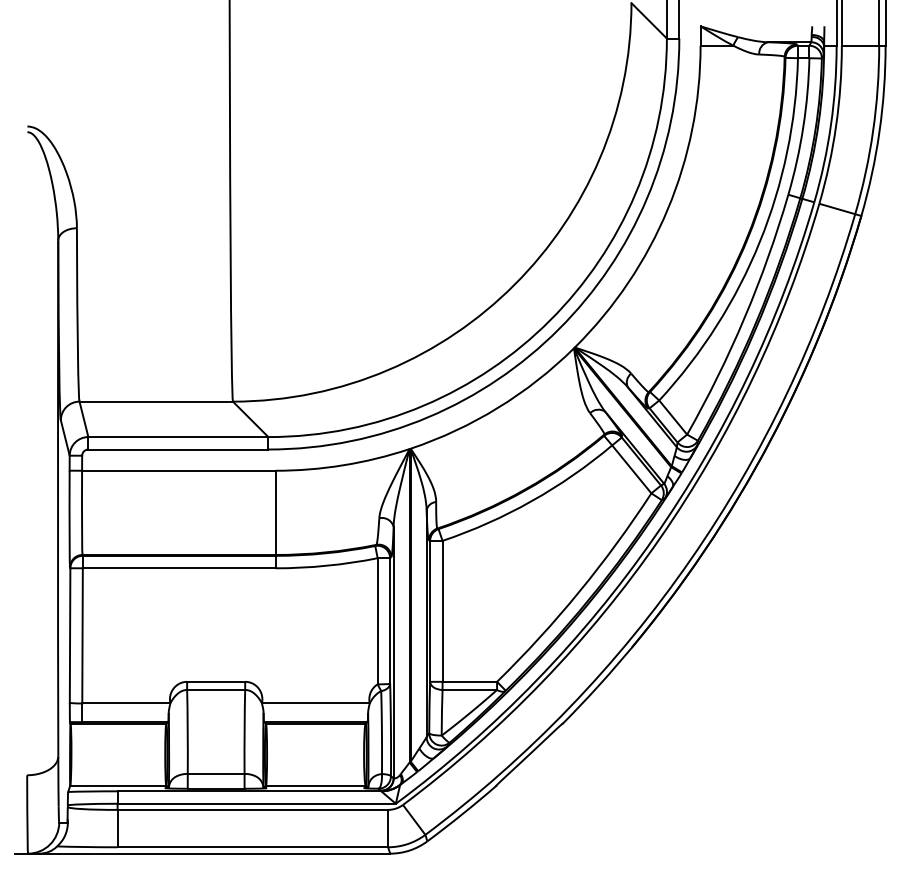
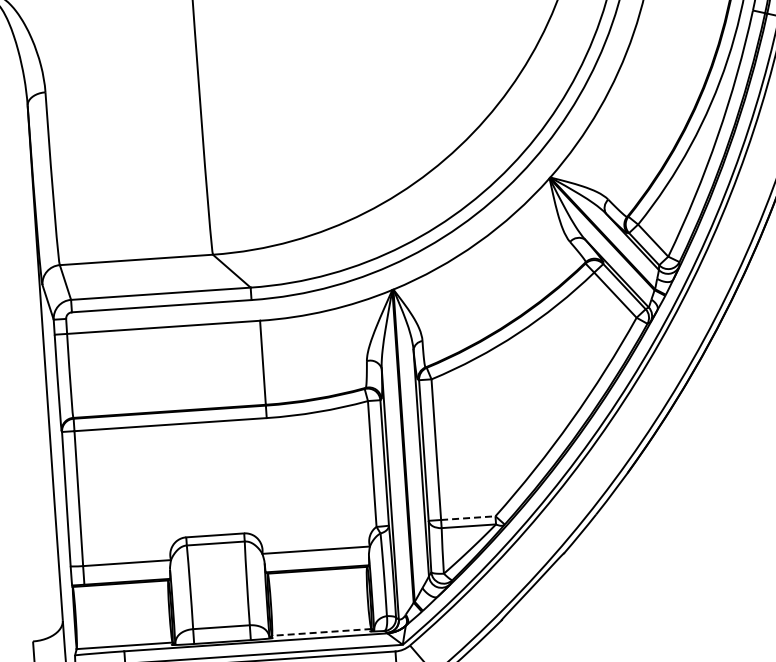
line: (470, 681) -> (468, 517), solid -> dashed
line: (315, 785) -> (321, 632), solid -> dashed

